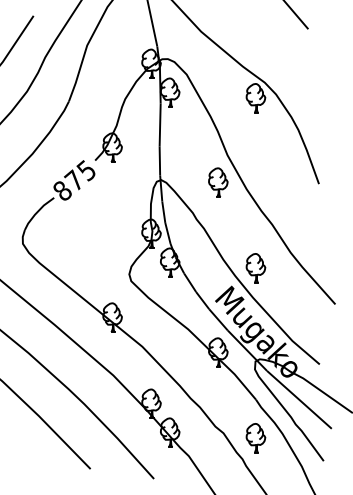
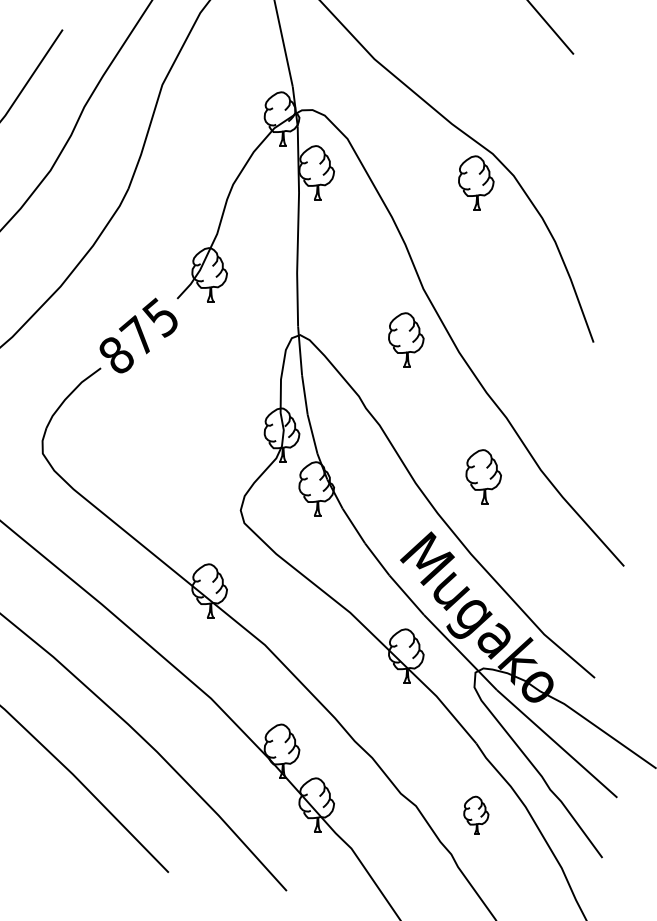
part: (255, 268) -> (482, 477), moved
part: (255, 438) -> (475, 815), size x0.7

